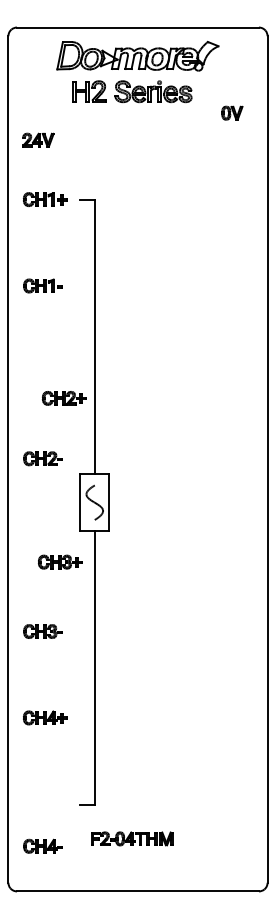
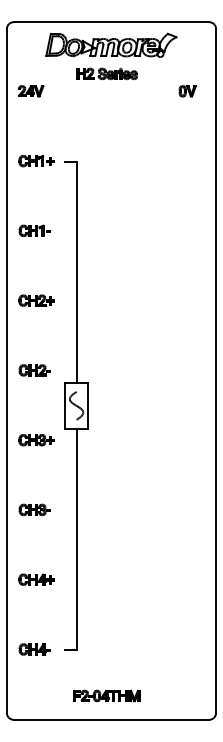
part: (132, 91) -> (107, 73), size x0.62
part: (38, 139) -> (31, 90), moved
part: (64, 398) -> (36, 300), moved
part: (60, 561) -> (36, 439), moved
part: (132, 838) -> (107, 695), moved
part: (42, 845) -> (34, 648), moved

